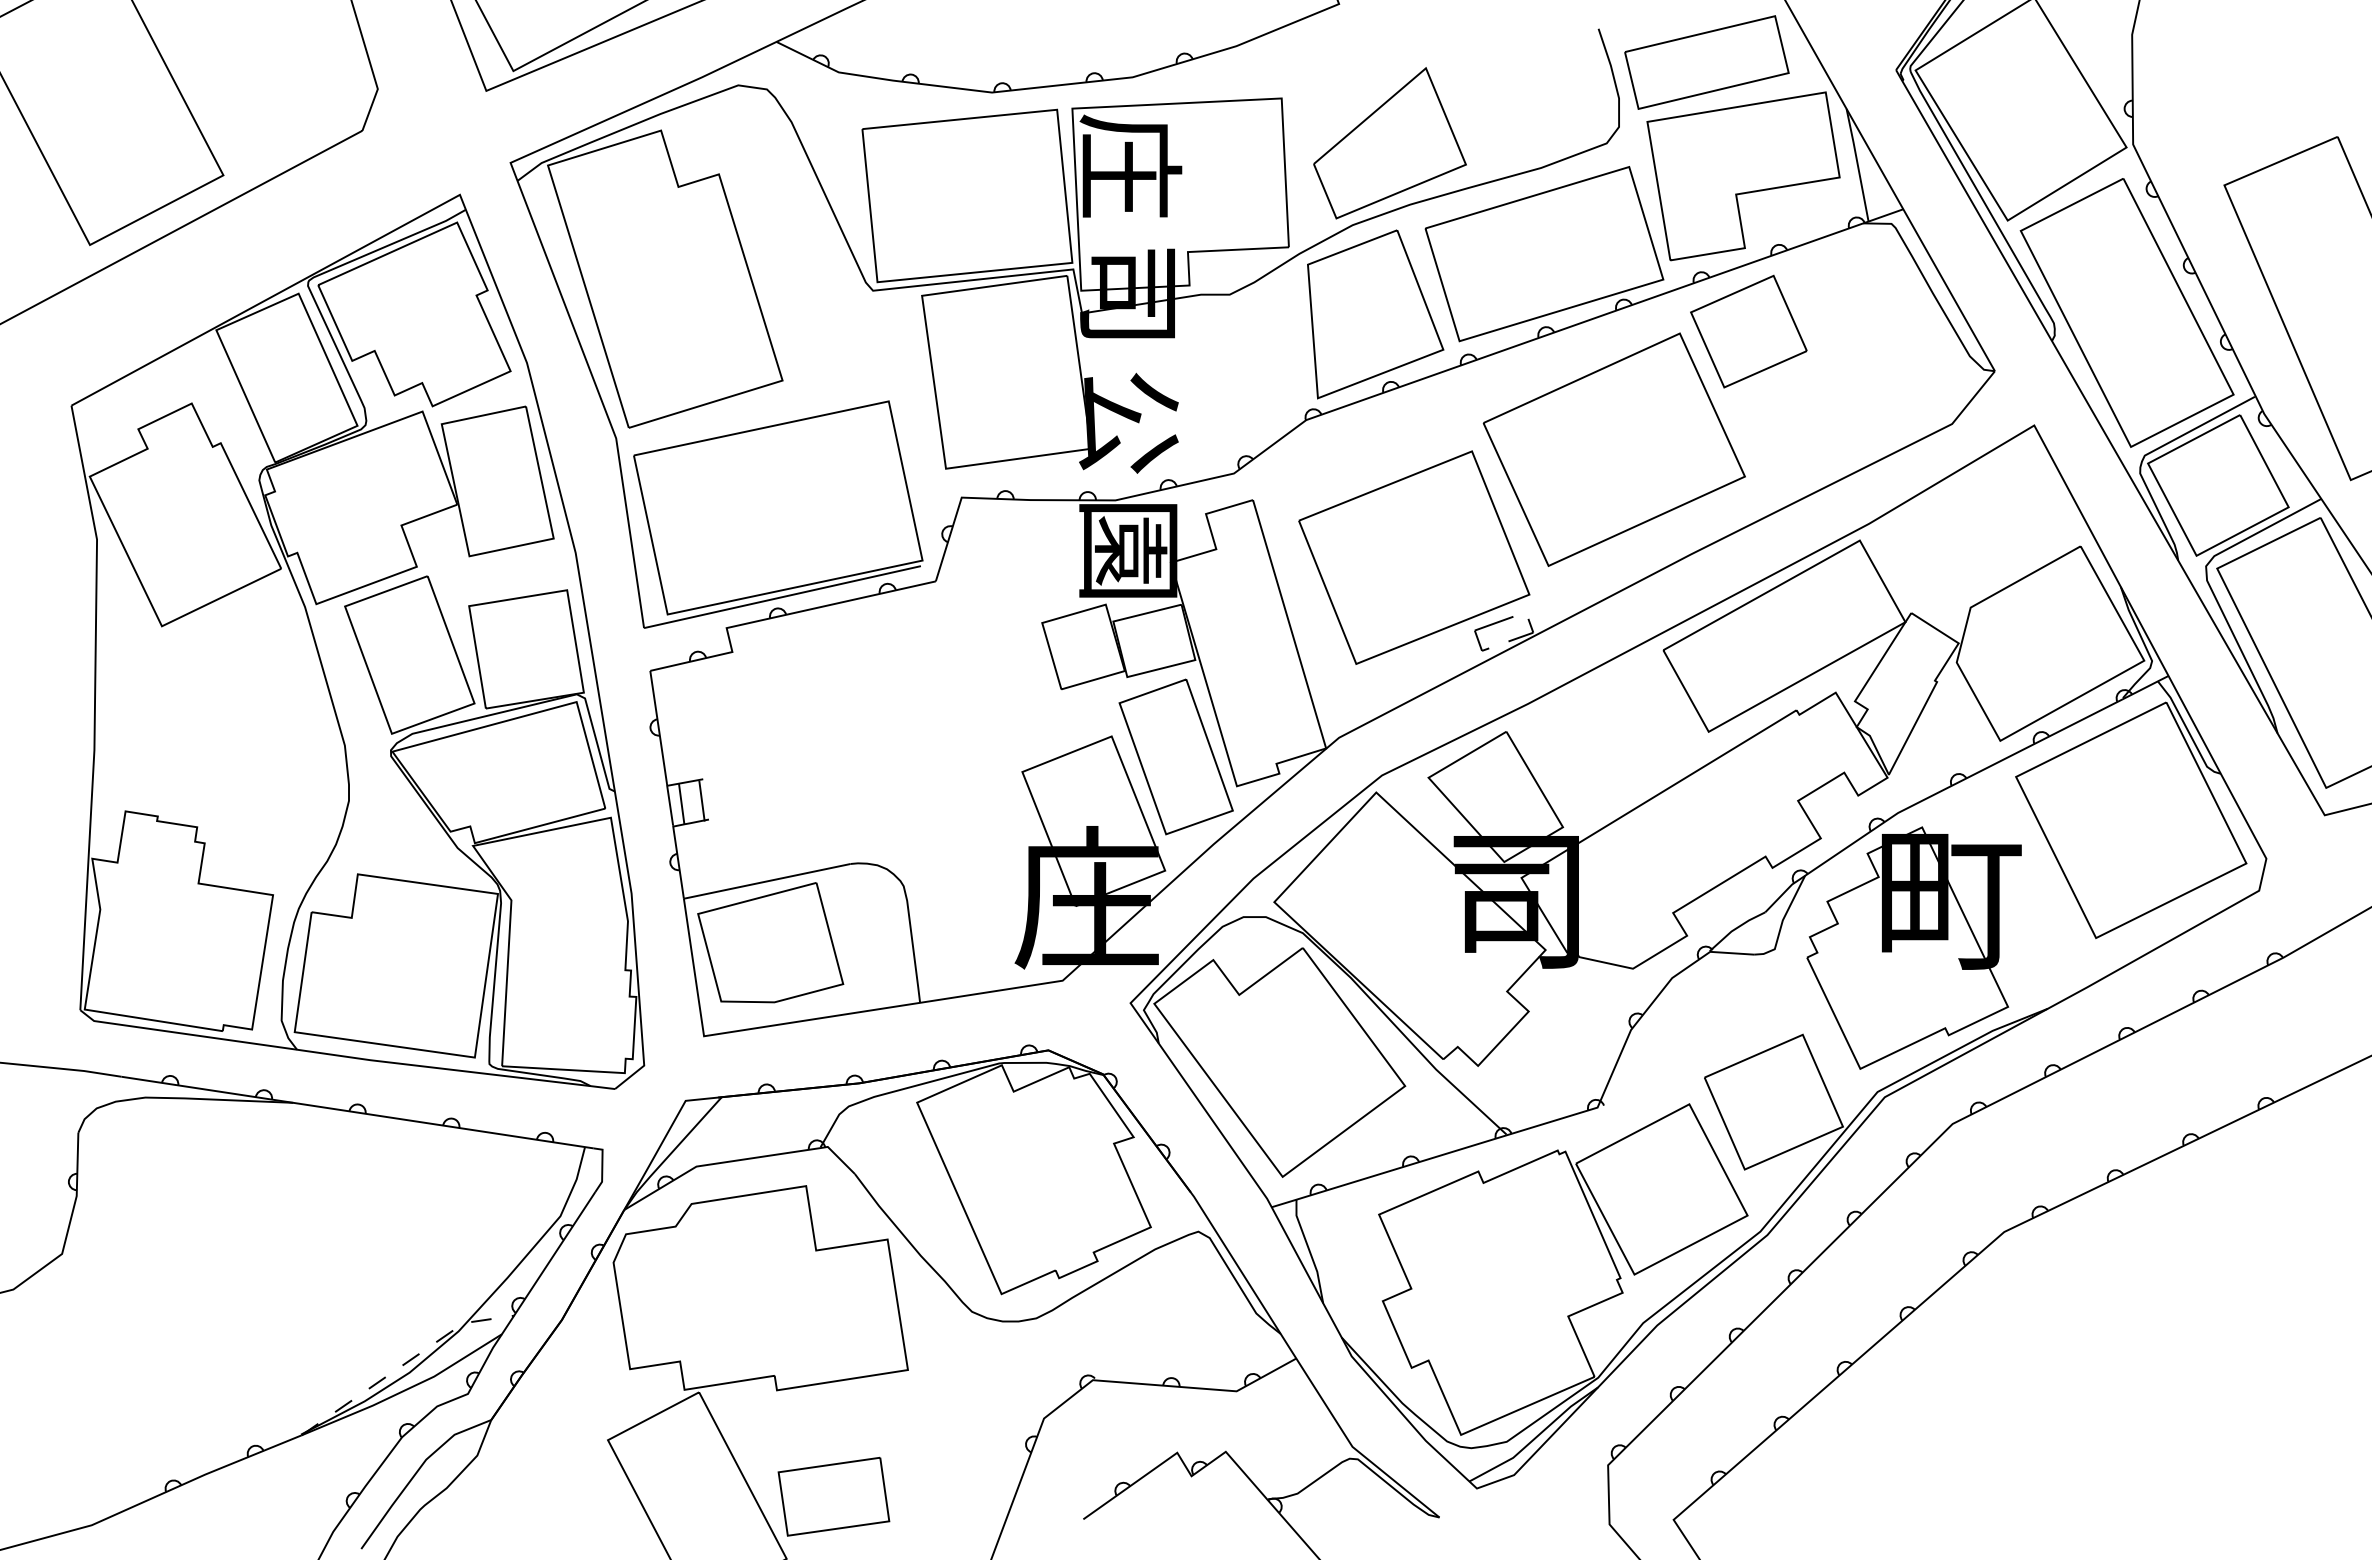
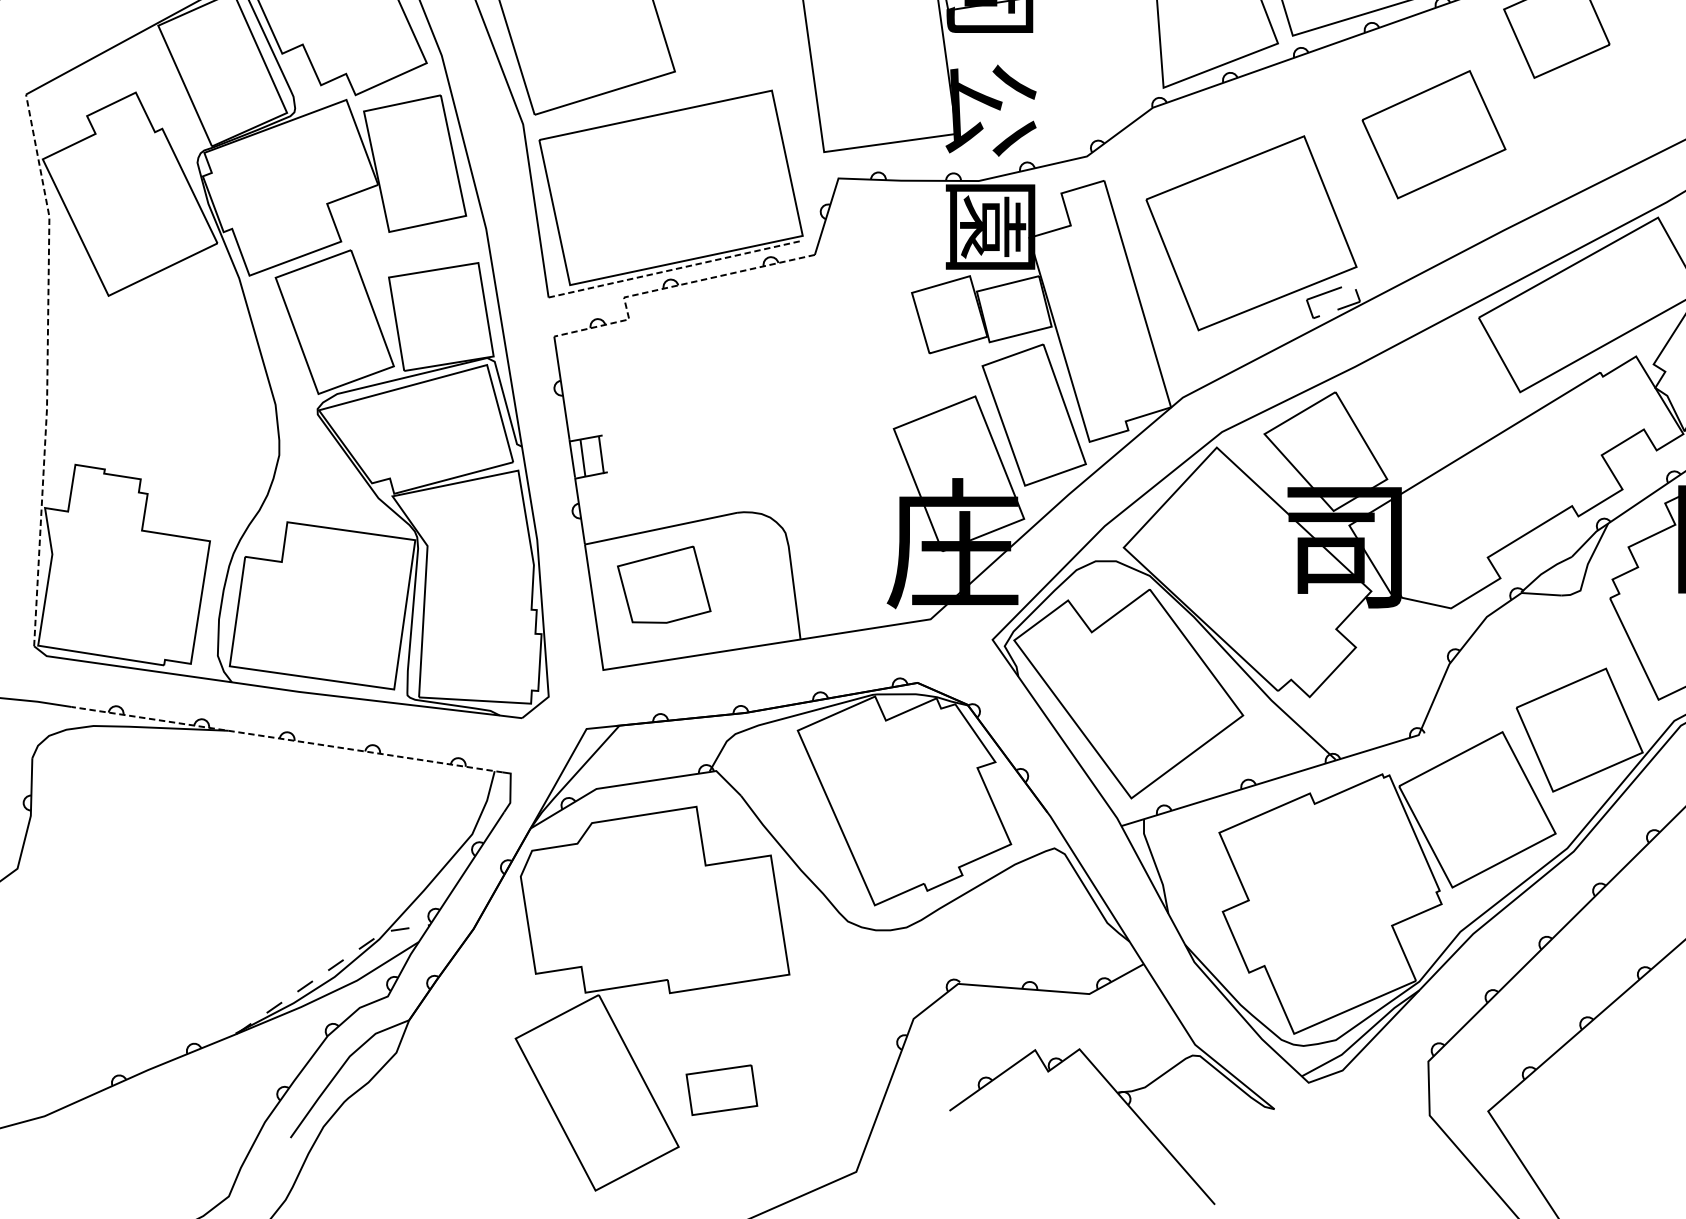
part: (1613, 449) -> (1433, 134), size x0.6
line: (782, 597) -> (674, 269), solid -> dashed
line: (776, 617) -> (669, 287), solid -> dashed
line: (94, 706) -> (47, 369), solid -> dashed
part: (770, 942) -> (663, 584), size x0.7
line: (357, 1112) -> (287, 739), solid -> dashed
part: (833, 1496) -> (721, 1090), size x0.7

